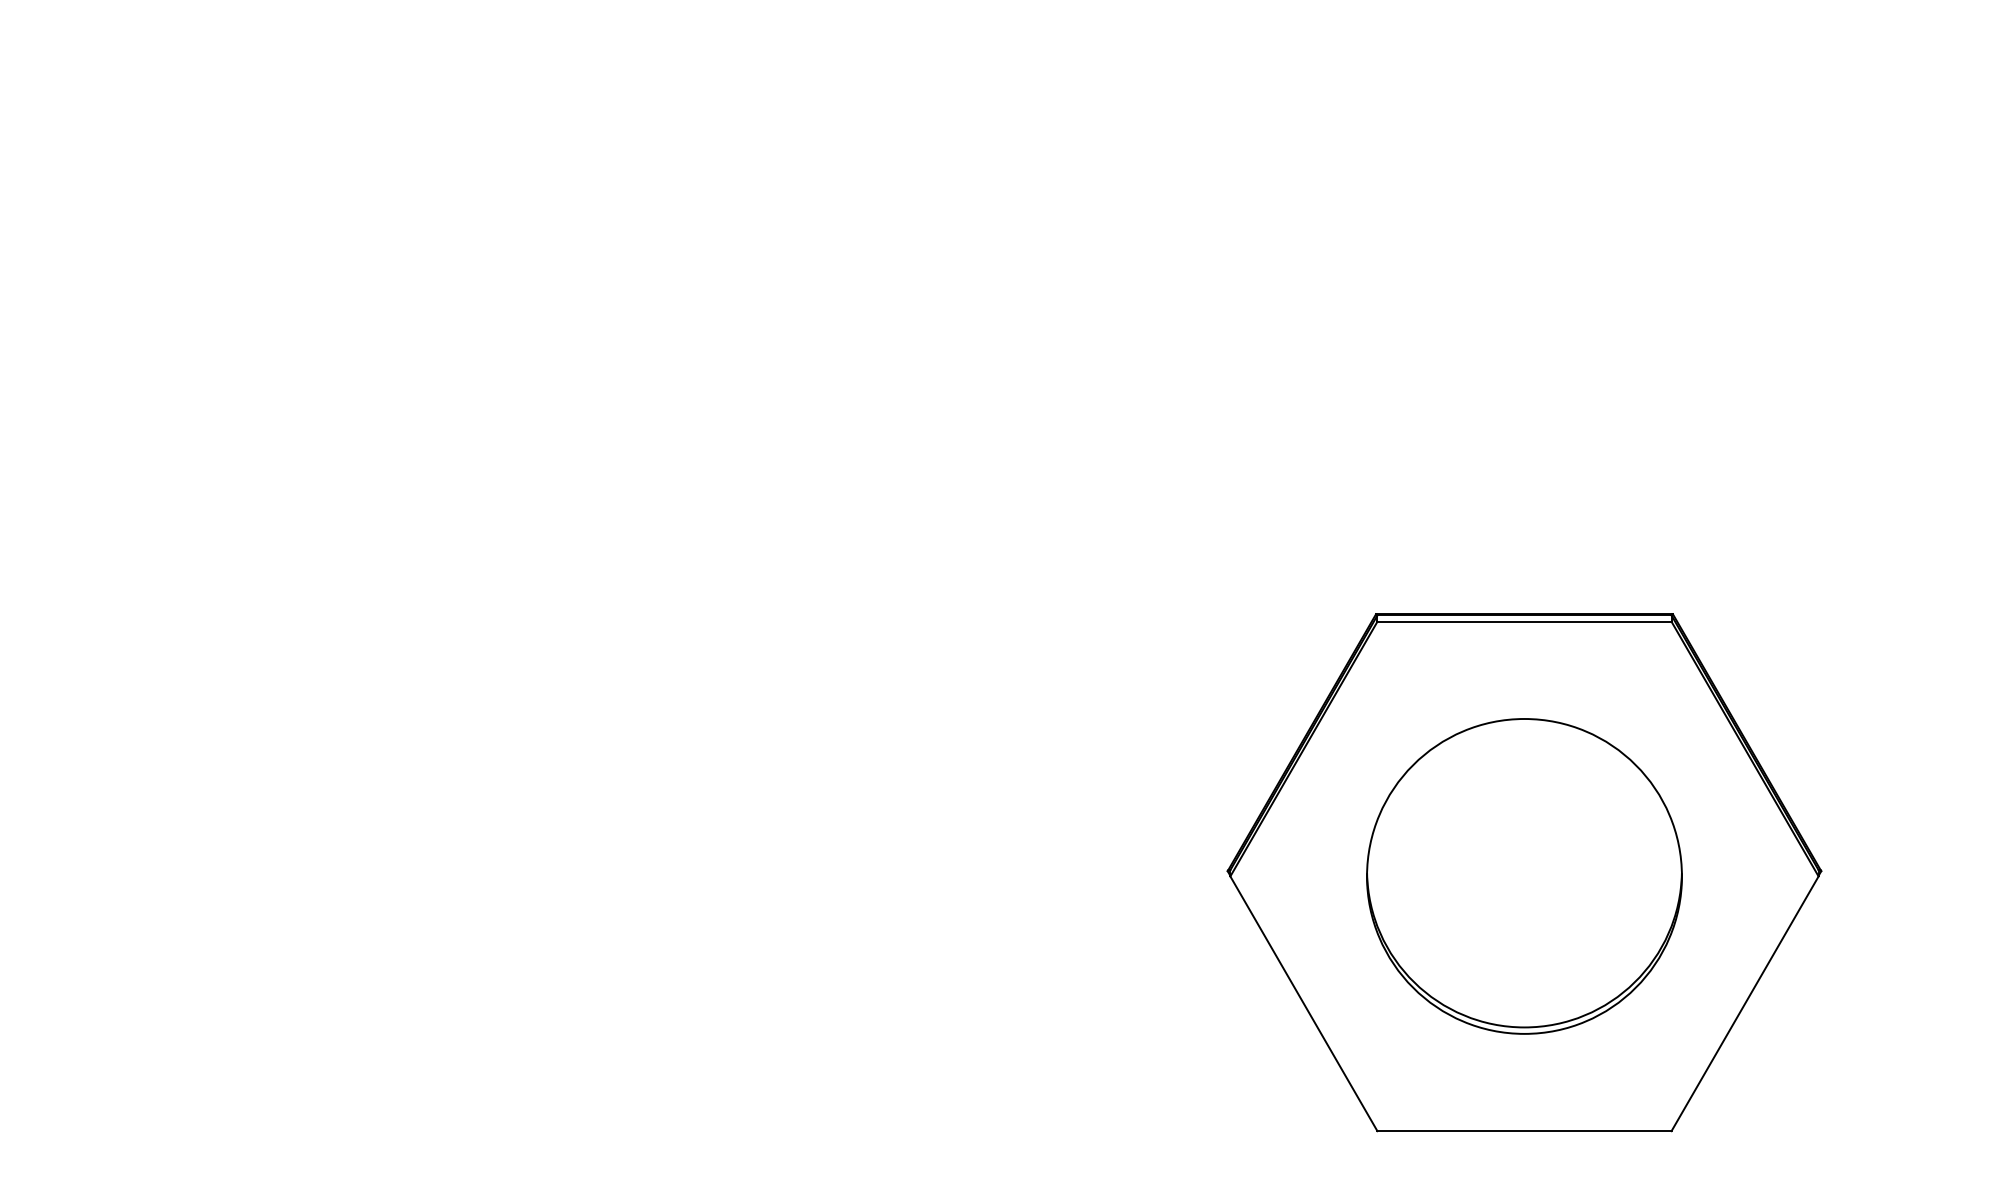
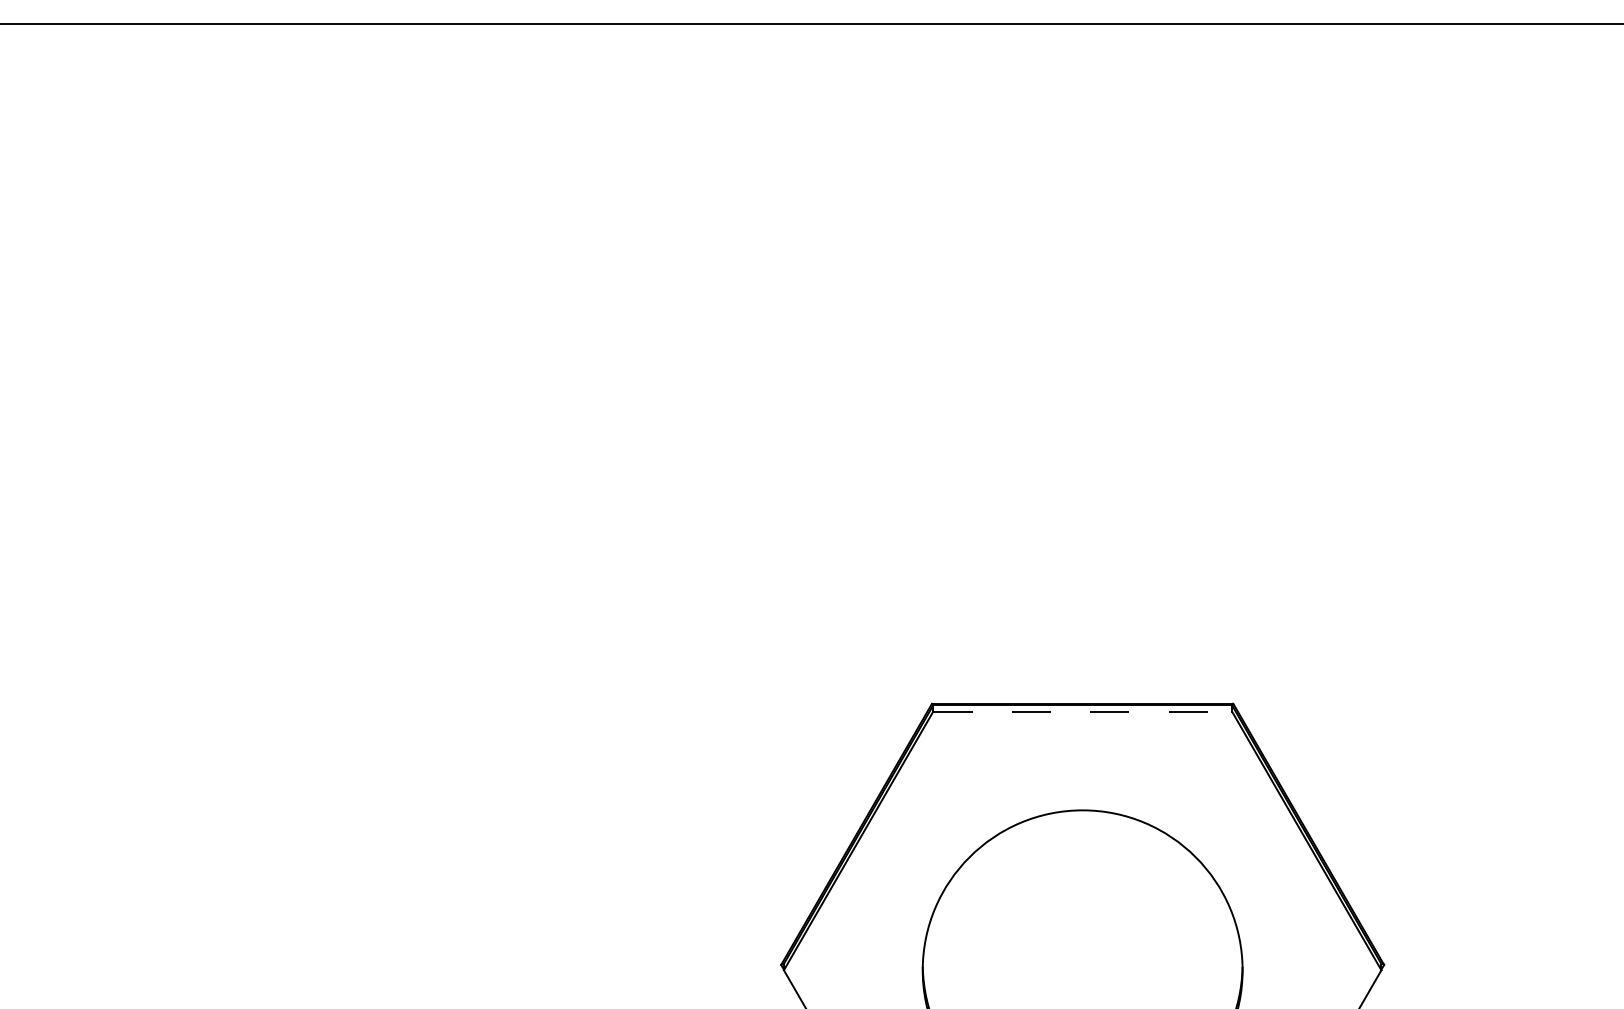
line: (1524, 621) -> (1082, 711), solid -> dashed

